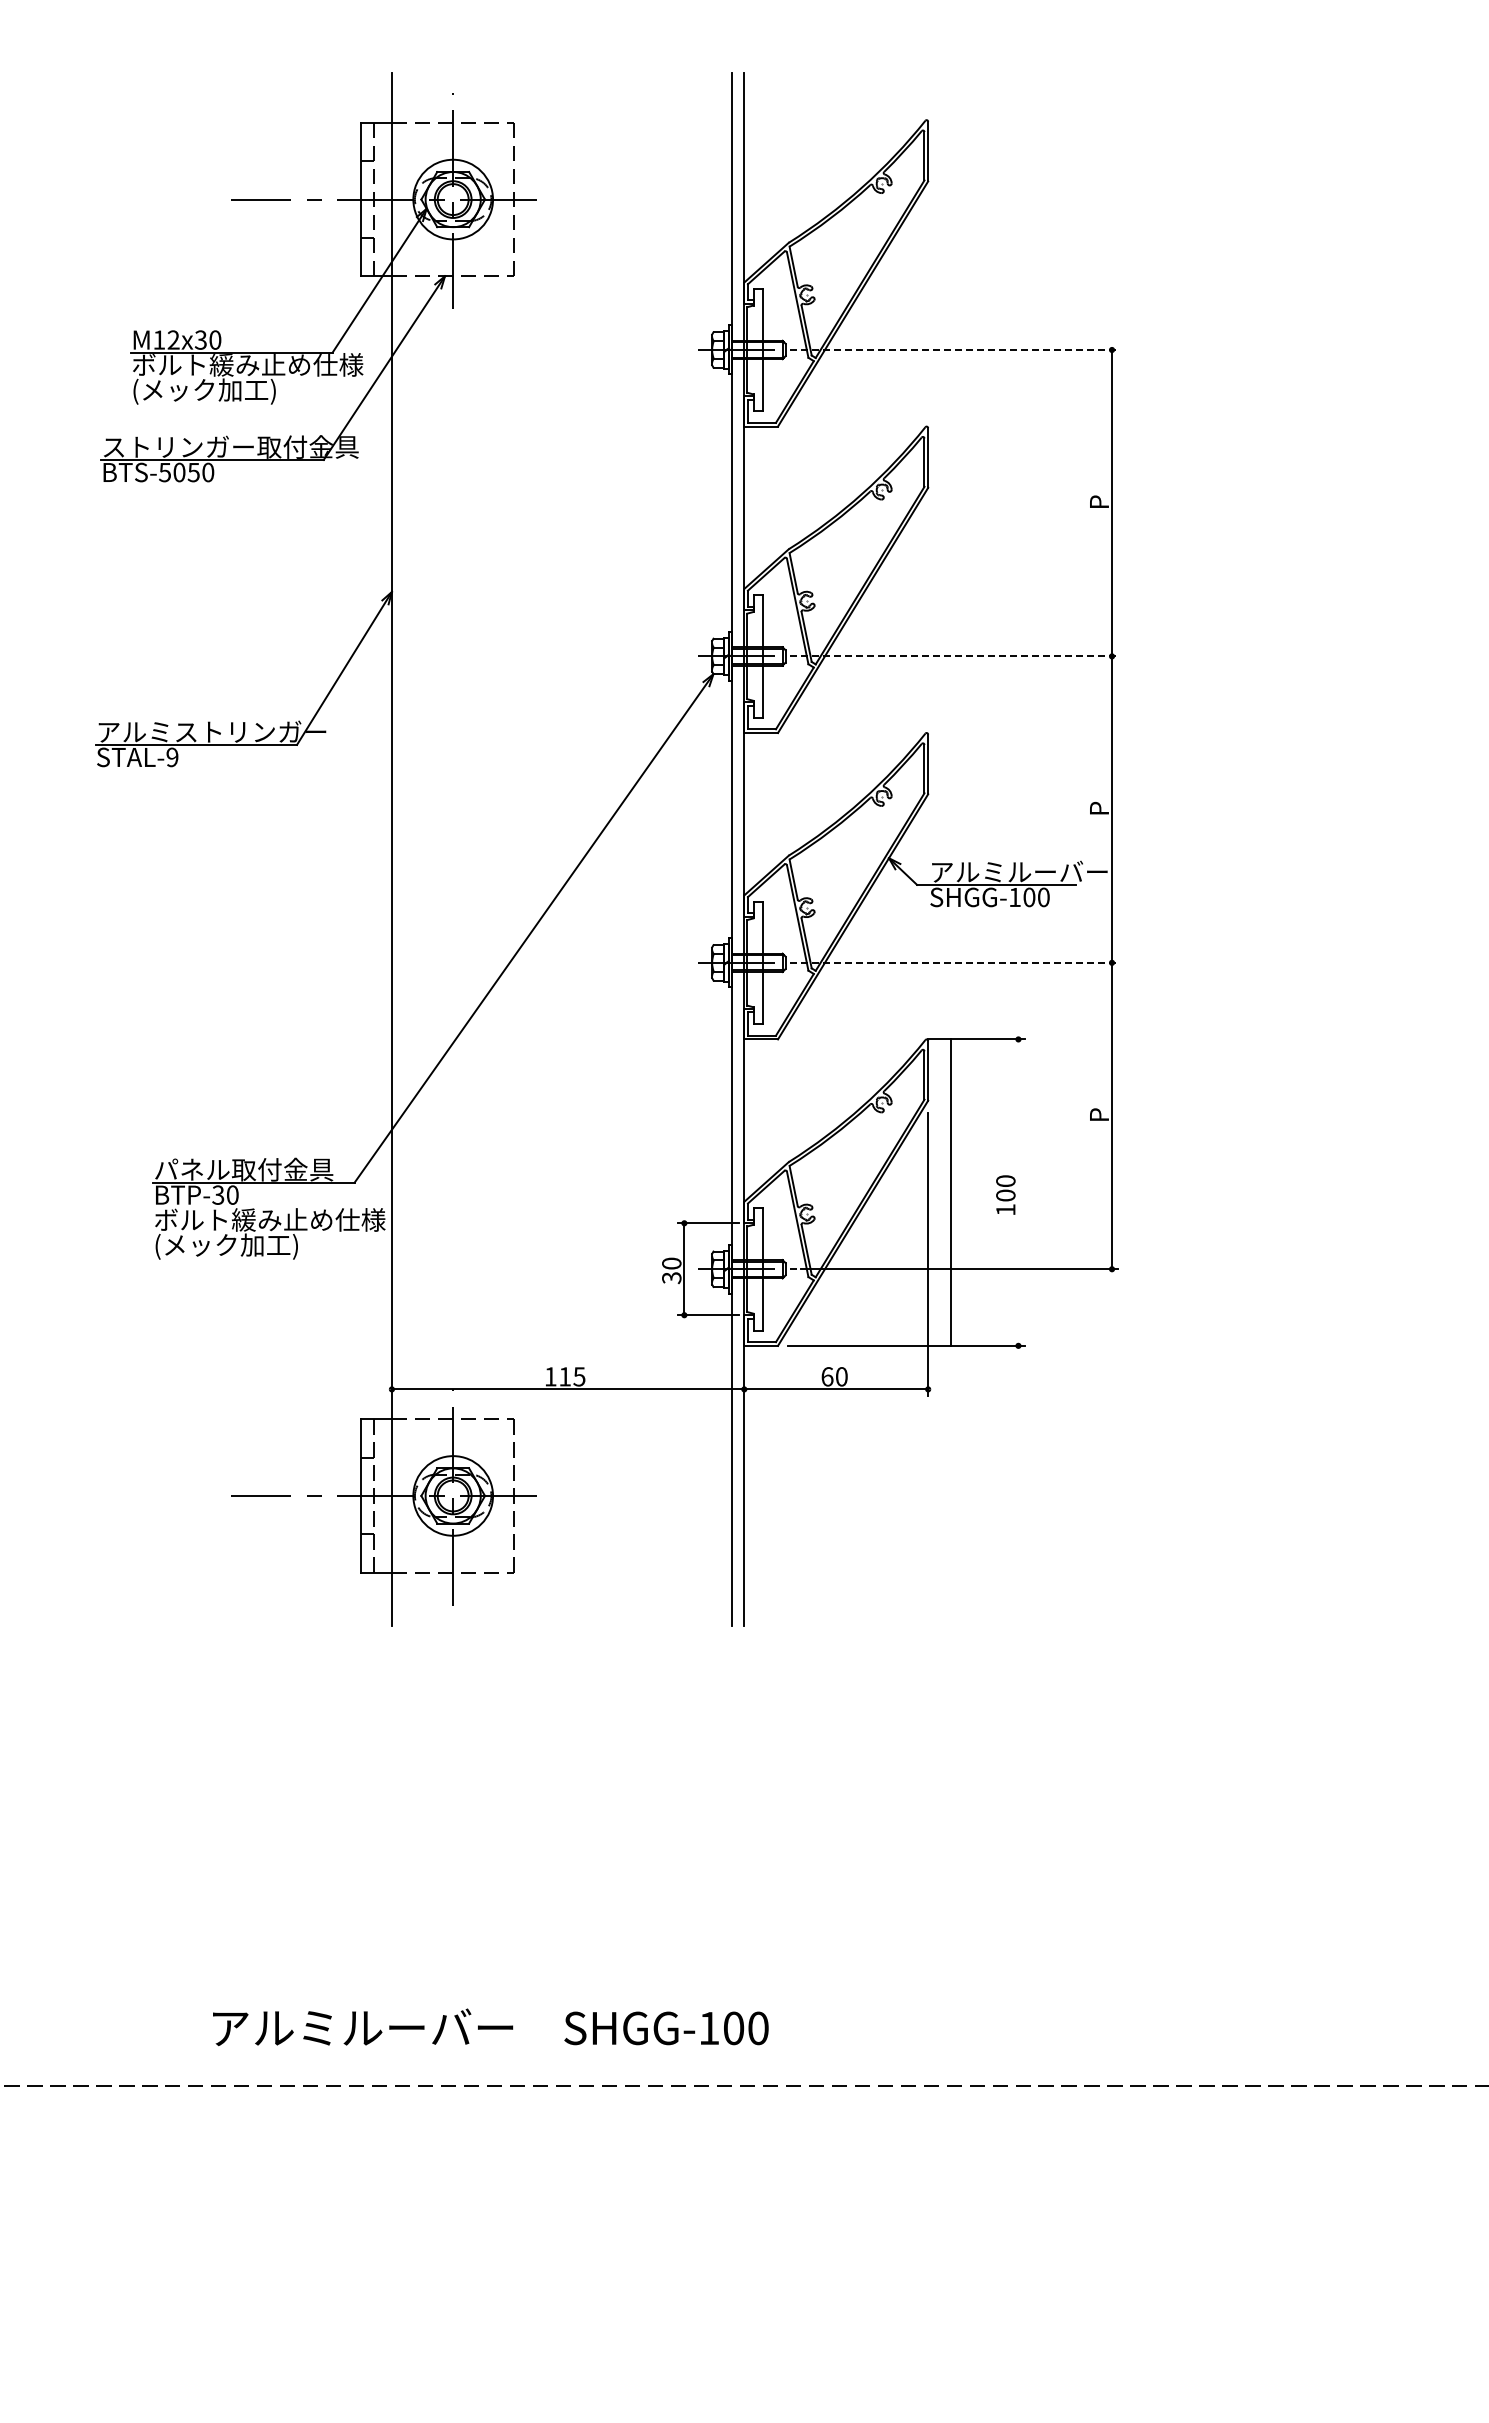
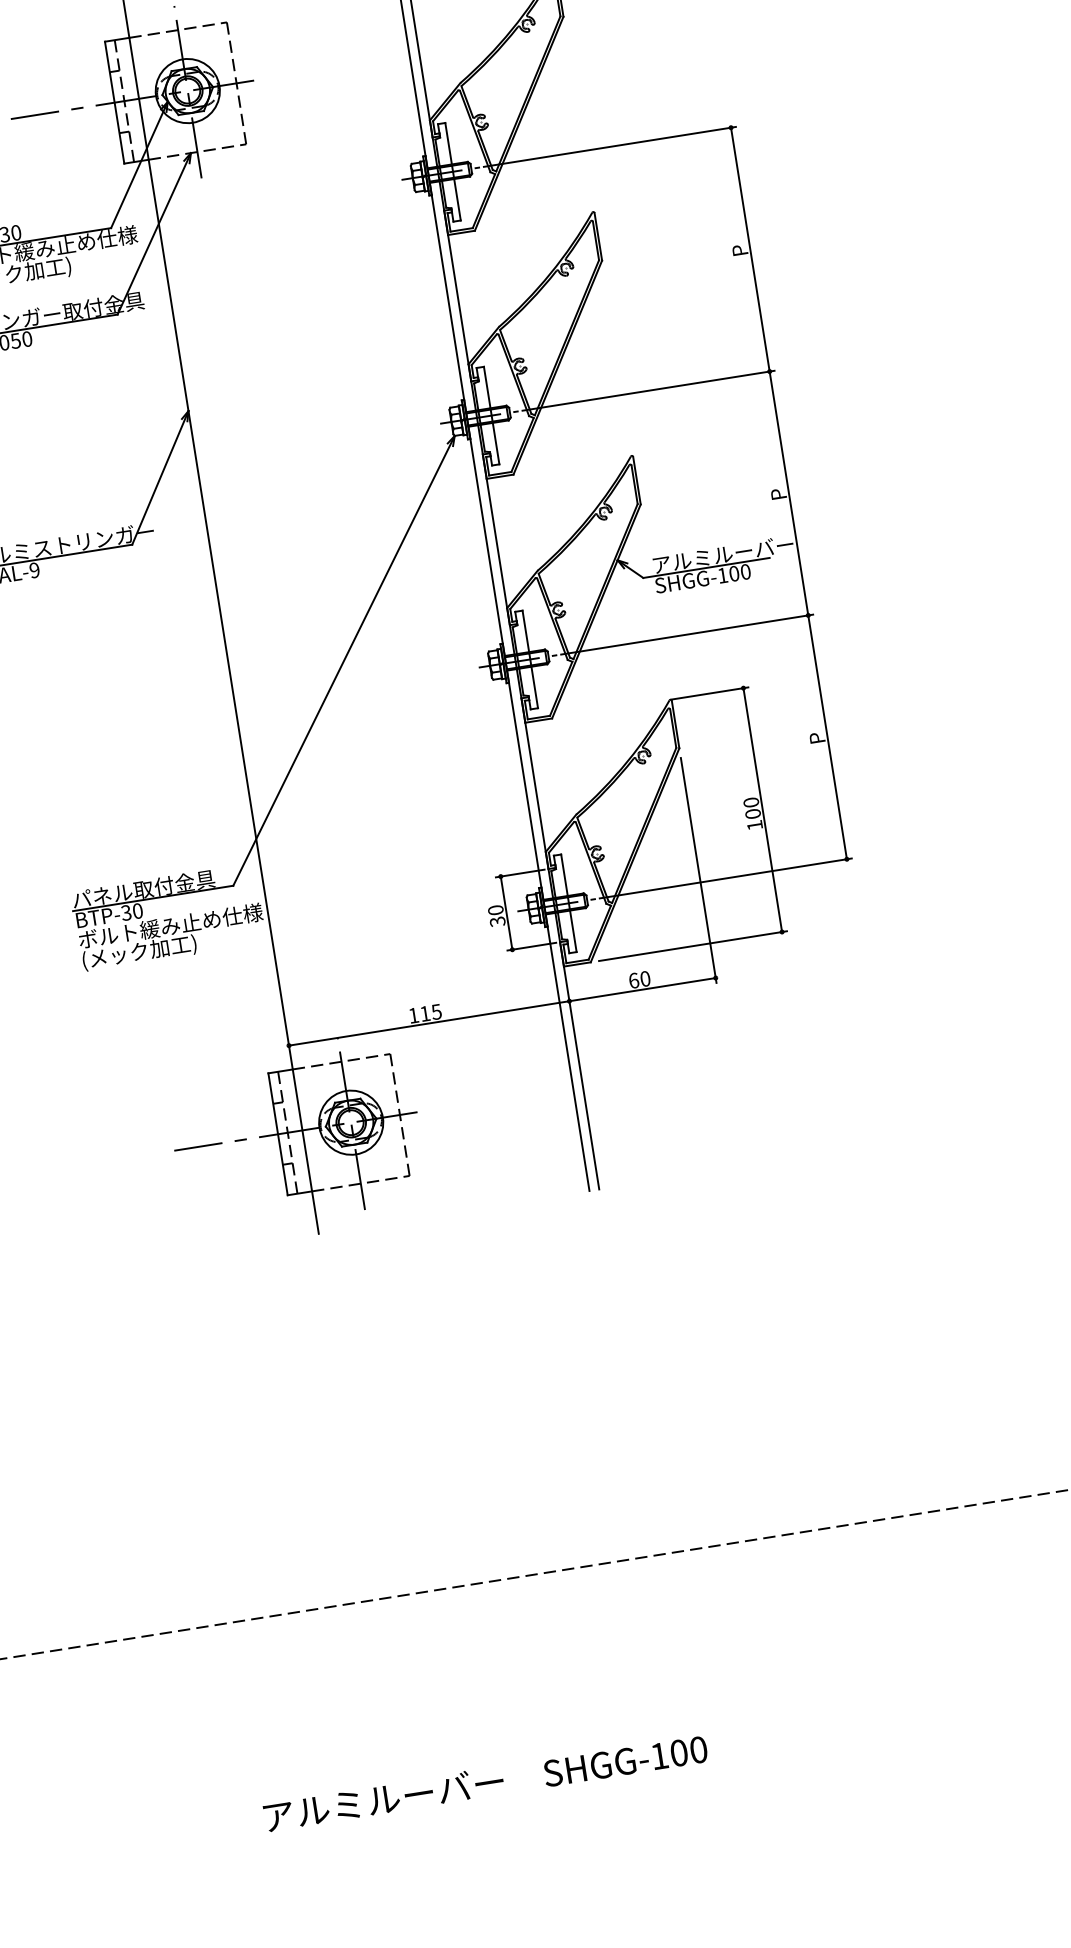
line: (960, 349) -> (610, 146), dashed -> solid
line: (960, 656) -> (649, 390), dashed -> solid
line: (960, 962) -> (687, 634), dashed -> solid
line: (951, 1192) -> (762, 809), moved
text: (490, 2027) -> (485, 1783), moved

